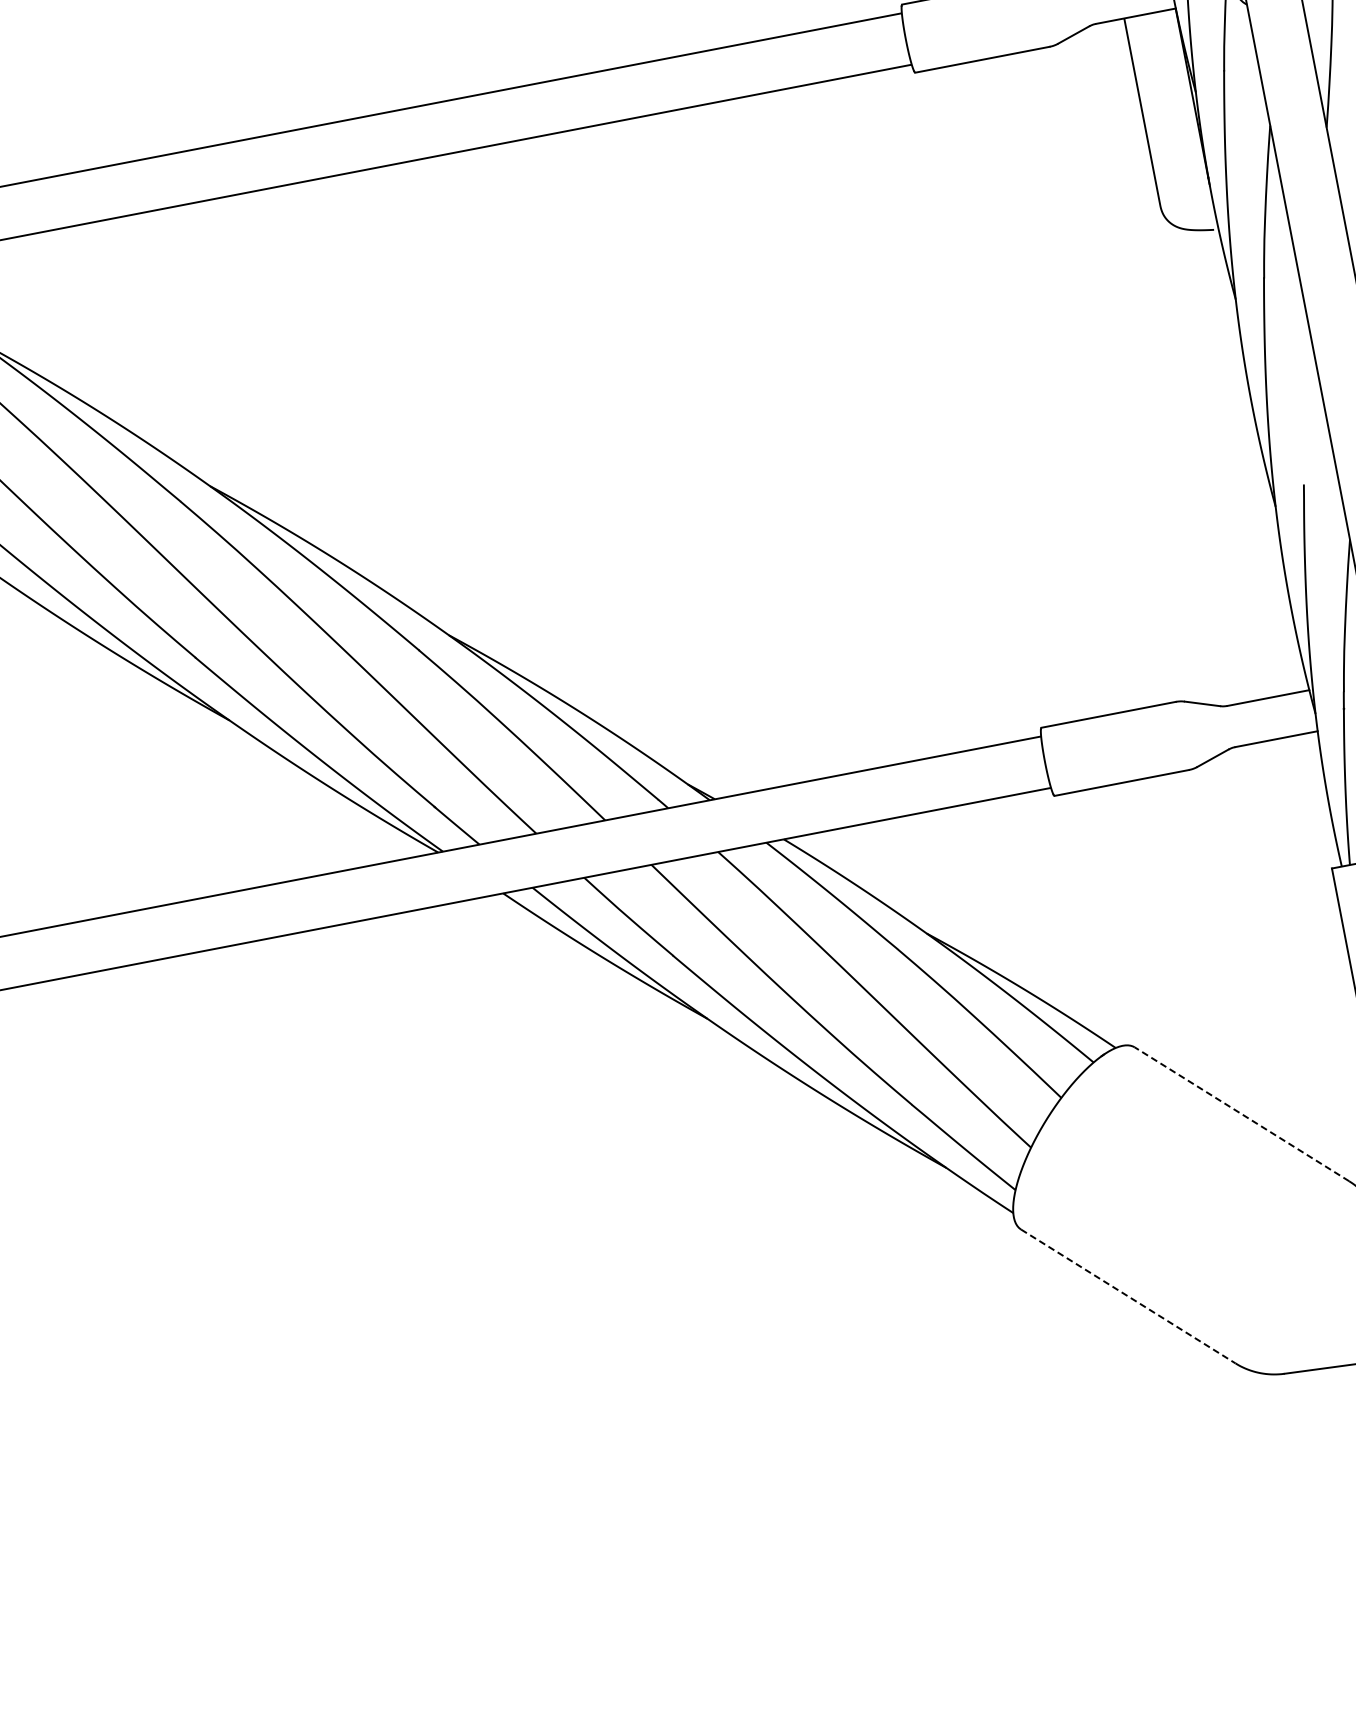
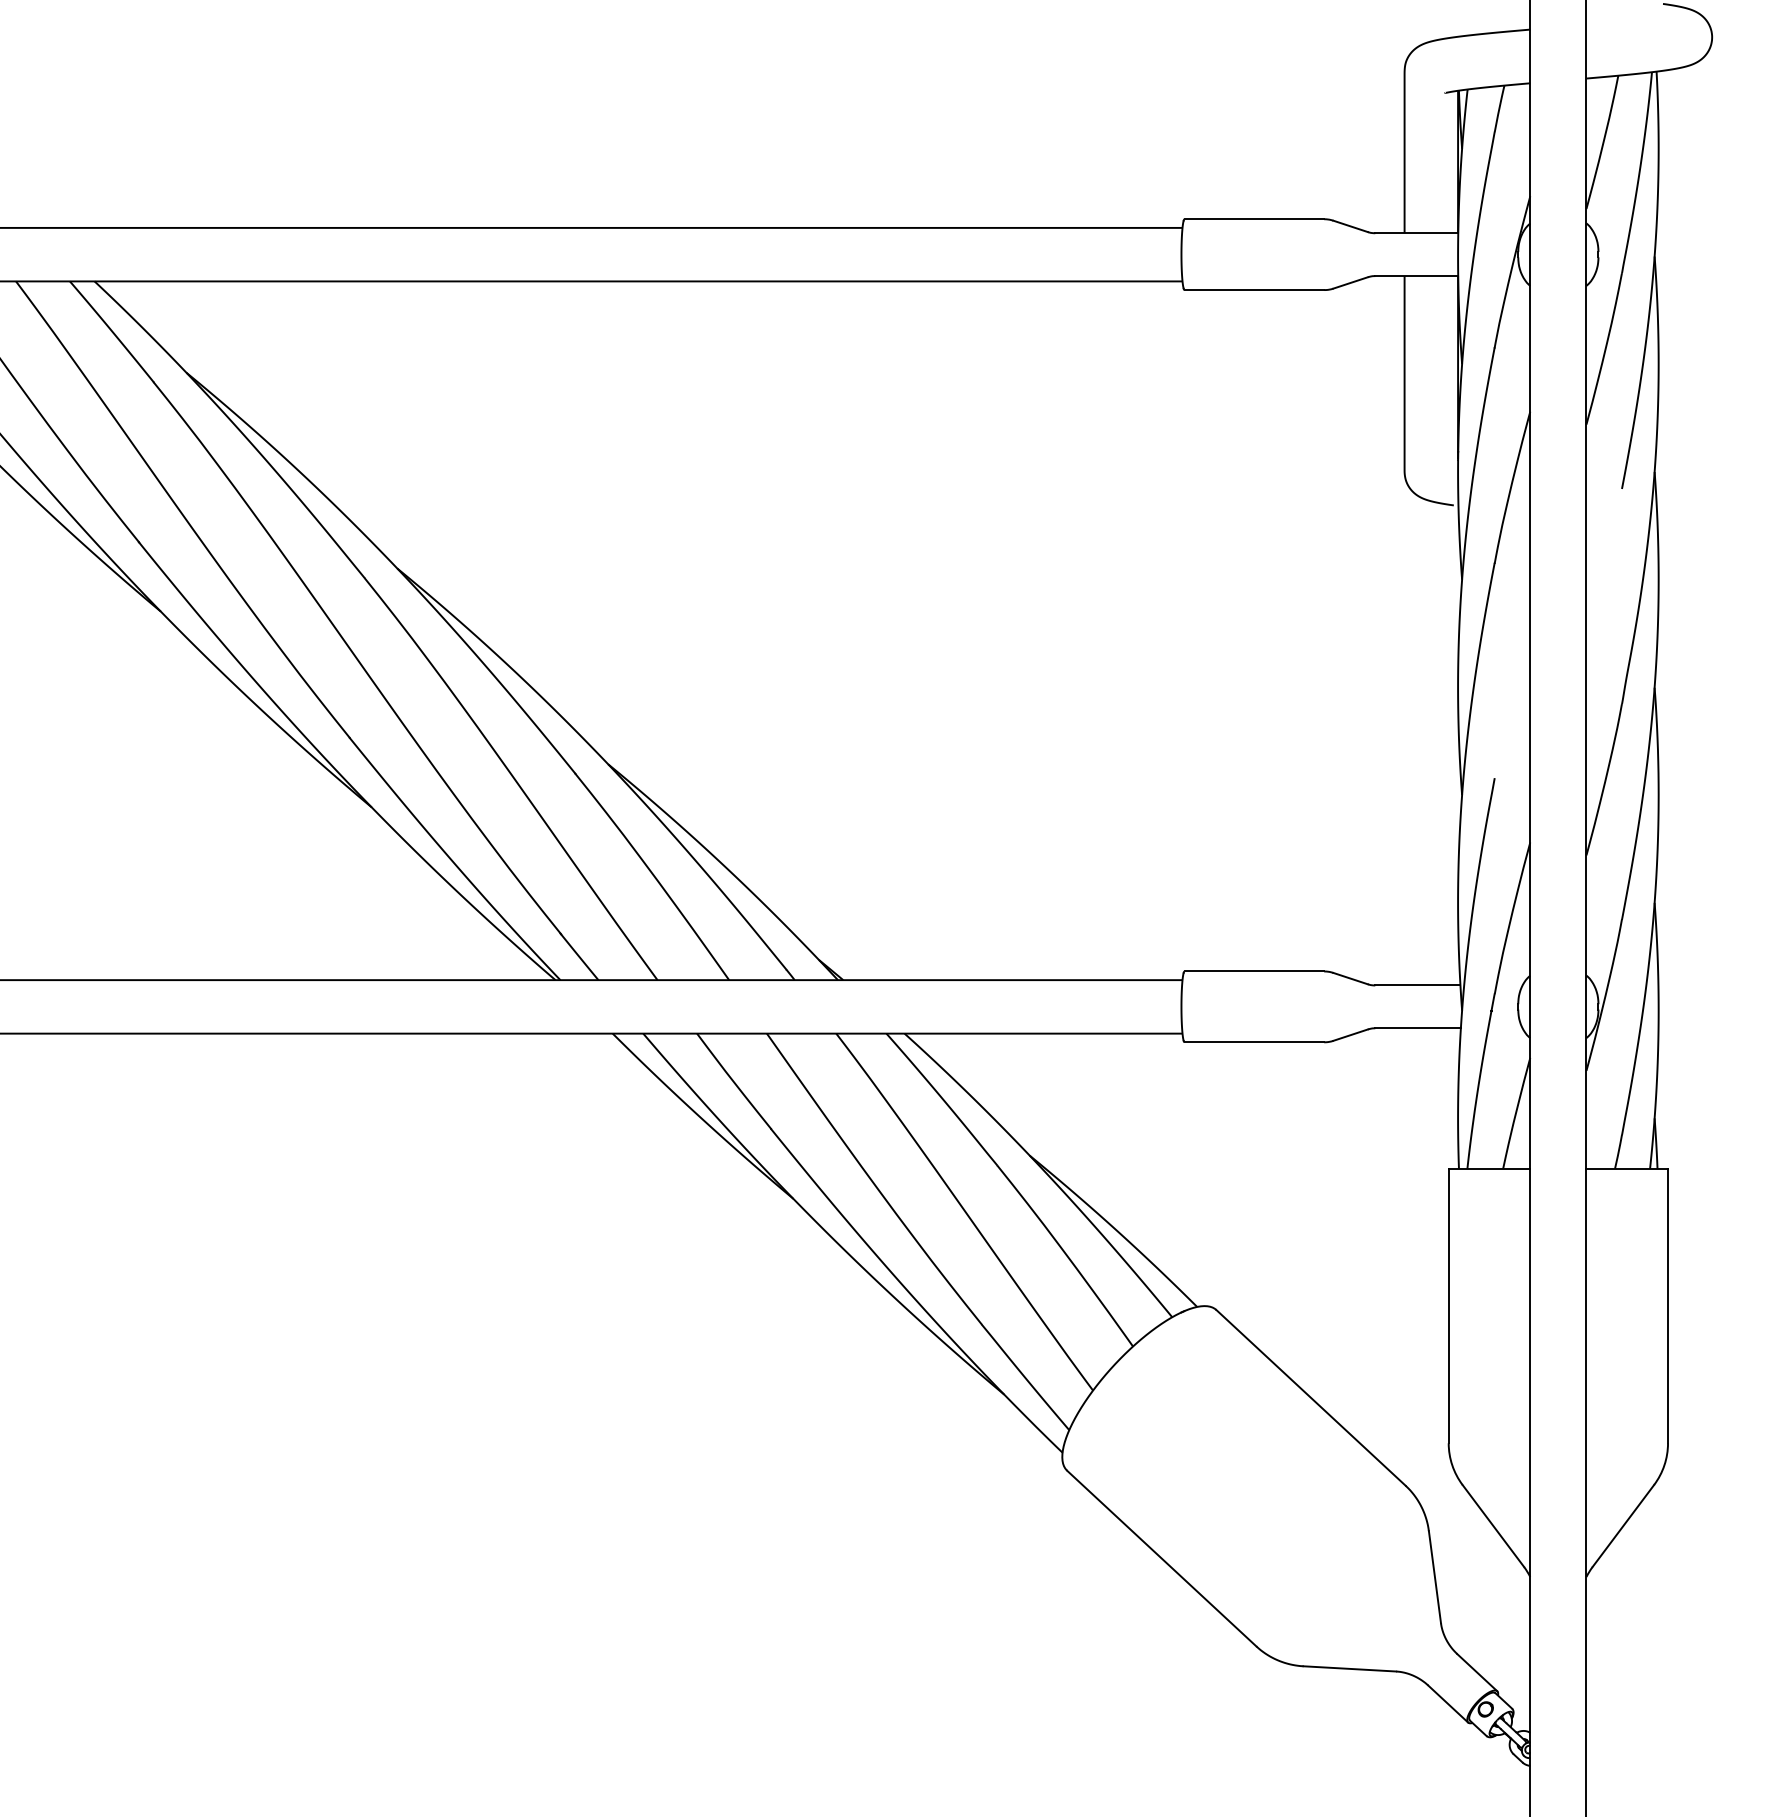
line: (1241, 1114) -> (1310, 1397), dashed -> solid
line: (1128, 1296) -> (1162, 1558), dashed -> solid

